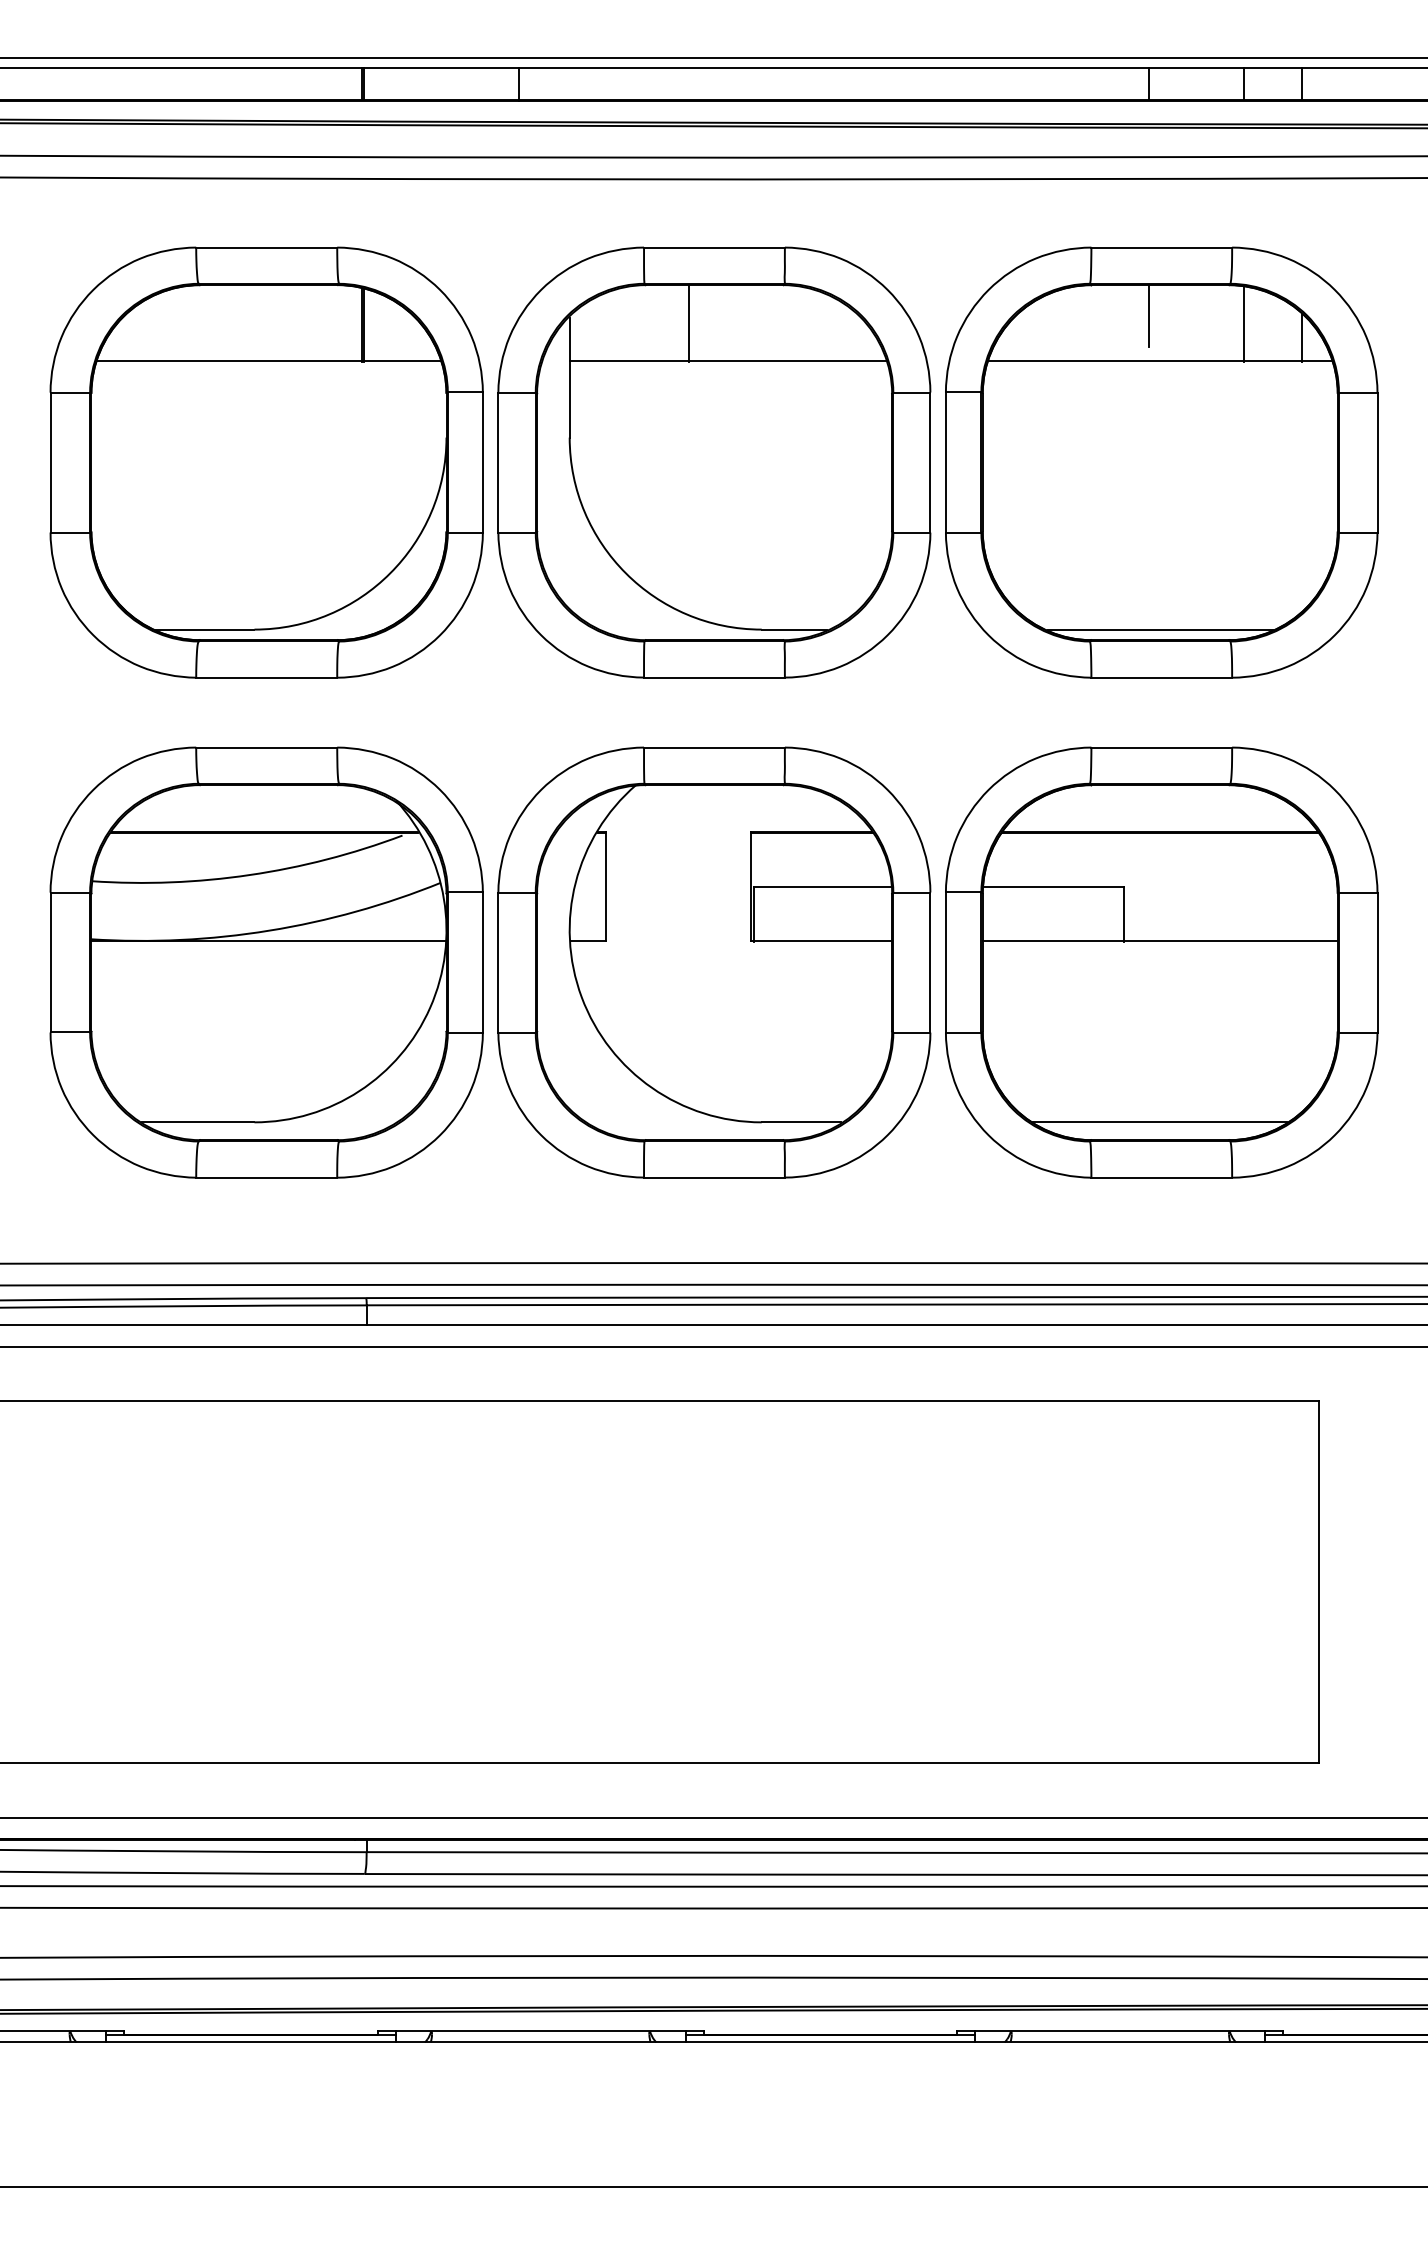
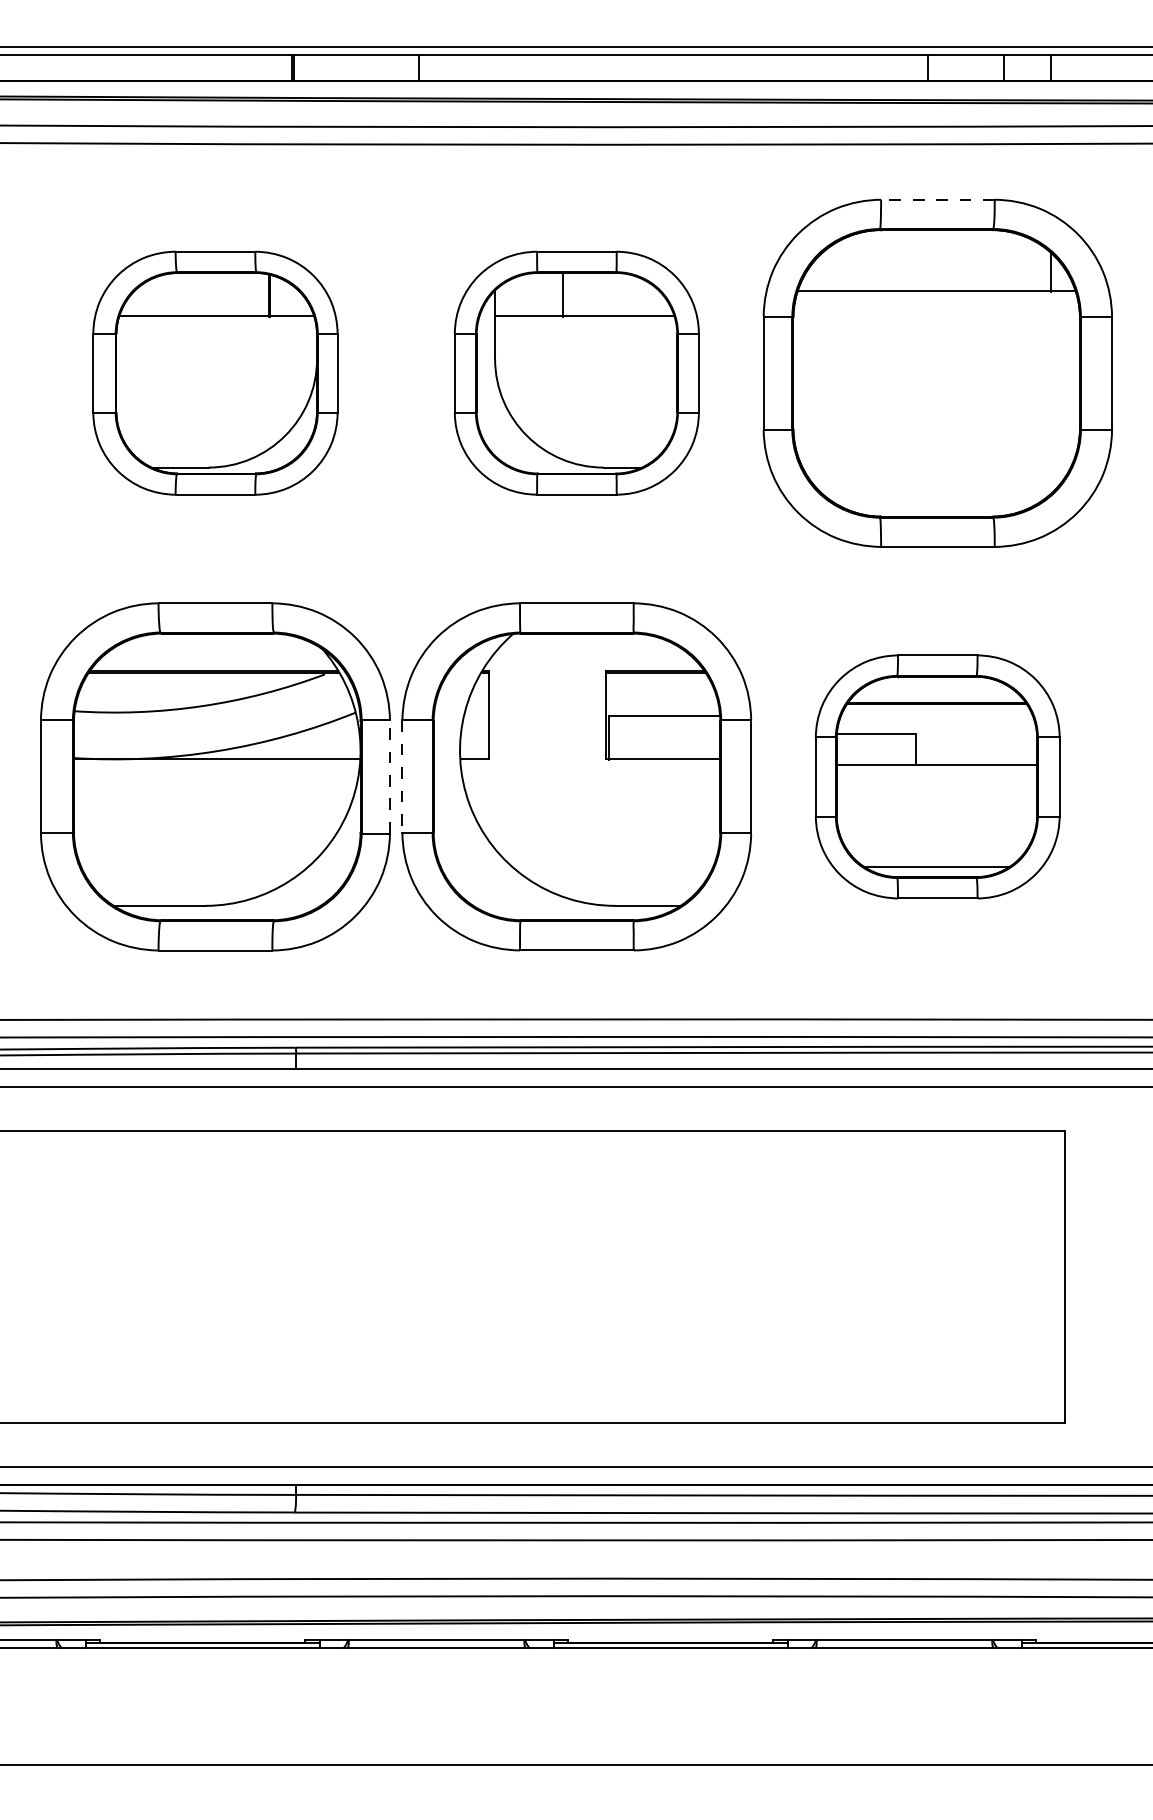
line: (1161, 247) -> (937, 199), solid -> dashed
line: (1148, 315) -> (927, 254), removed
line: (1243, 324) -> (1003, 261), removed
part: (266, 461) -> (215, 372), size x0.7
part: (714, 461) -> (576, 372), size x0.7
line: (1160, 630) -> (936, 508), removed
line: (482, 962) -> (389, 776), solid -> dashed
line: (498, 962) -> (402, 776), solid -> dashed
part: (1161, 962) -> (937, 776), size x0.7

